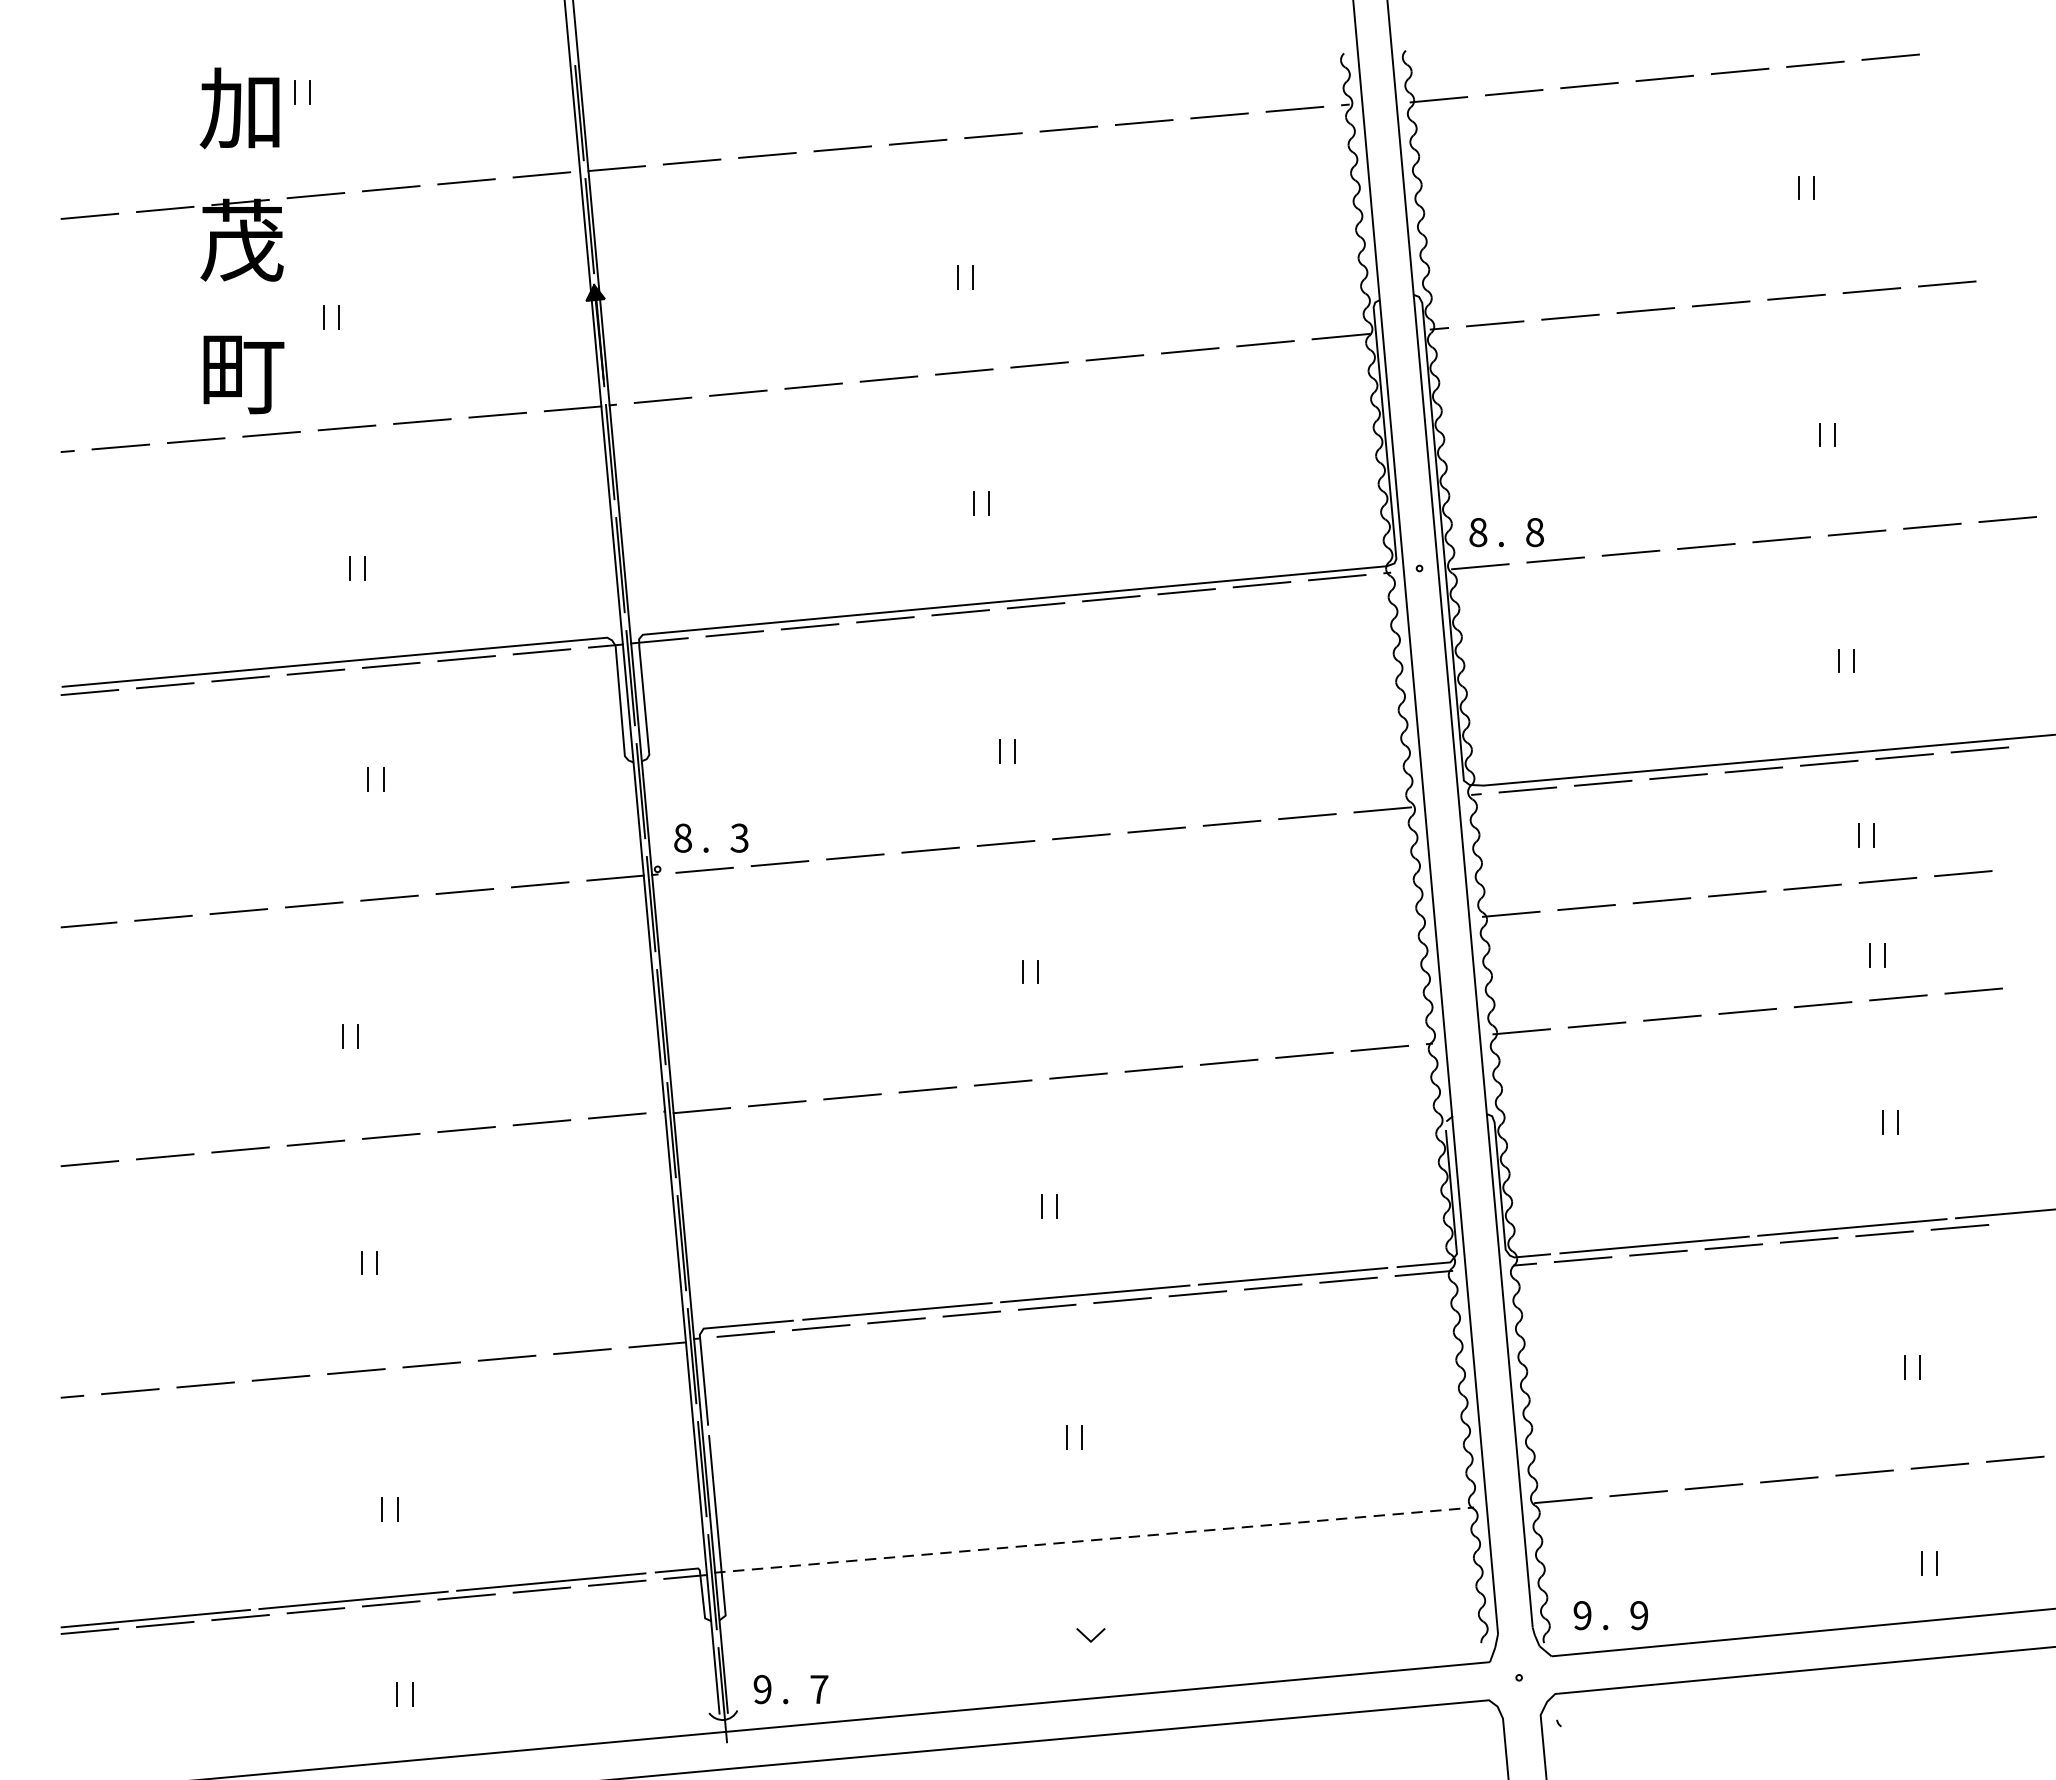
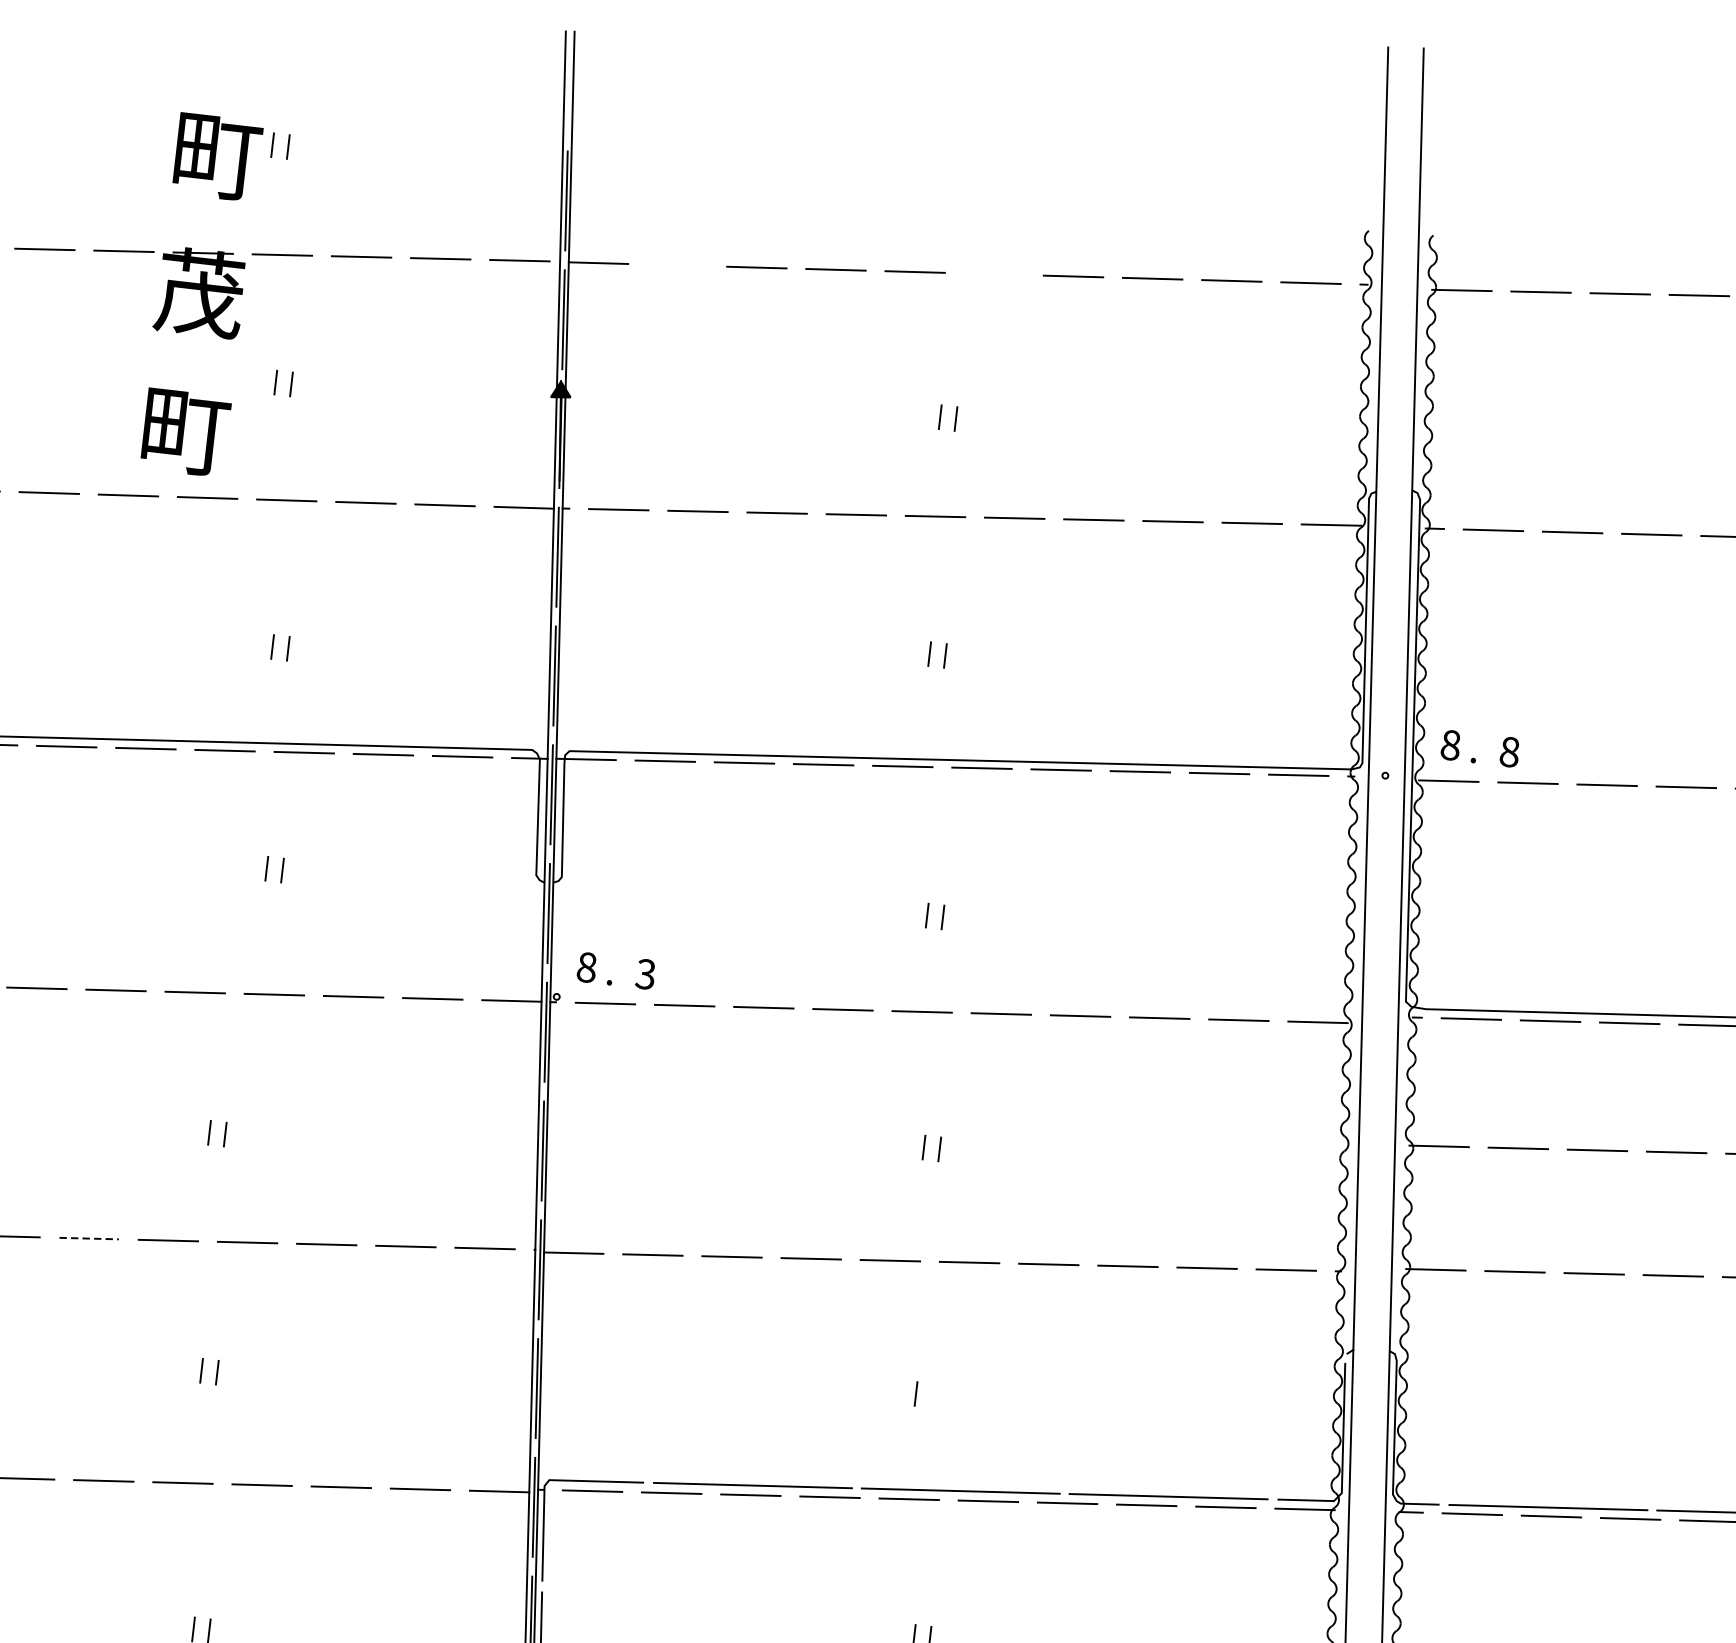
text: (241, 108) -> (215, 155), 加 -> 町
line: (993, 135) -> (994, 274), removed
line: (691, 161) -> (677, 264), removed
line: (241, 1149) -> (90, 1238), solid -> dashed
line: (1056, 1206) -> (930, 1395), removed

